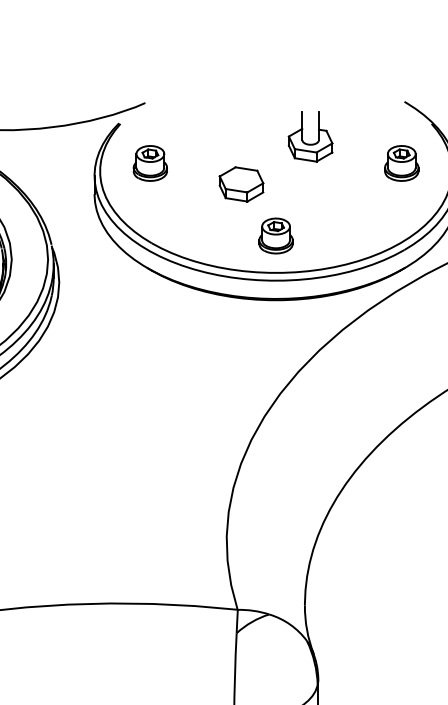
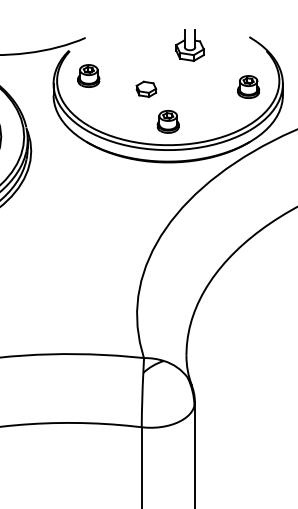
part: (309, 137) -> (189, 45), moved
part: (401, 162) -> (248, 86), moved
part: (241, 184) -> (146, 89), size x0.7

